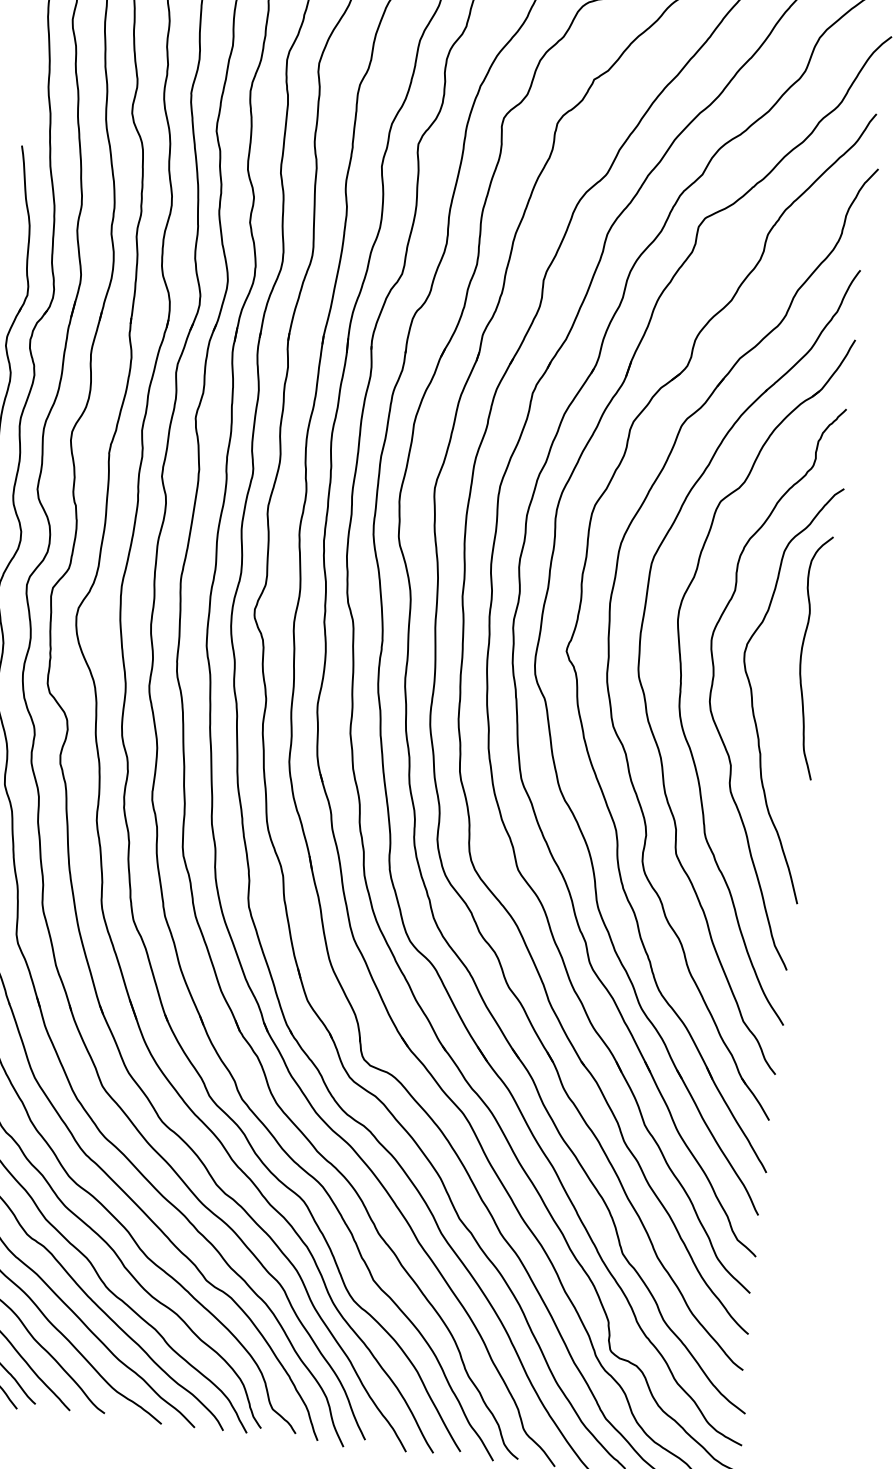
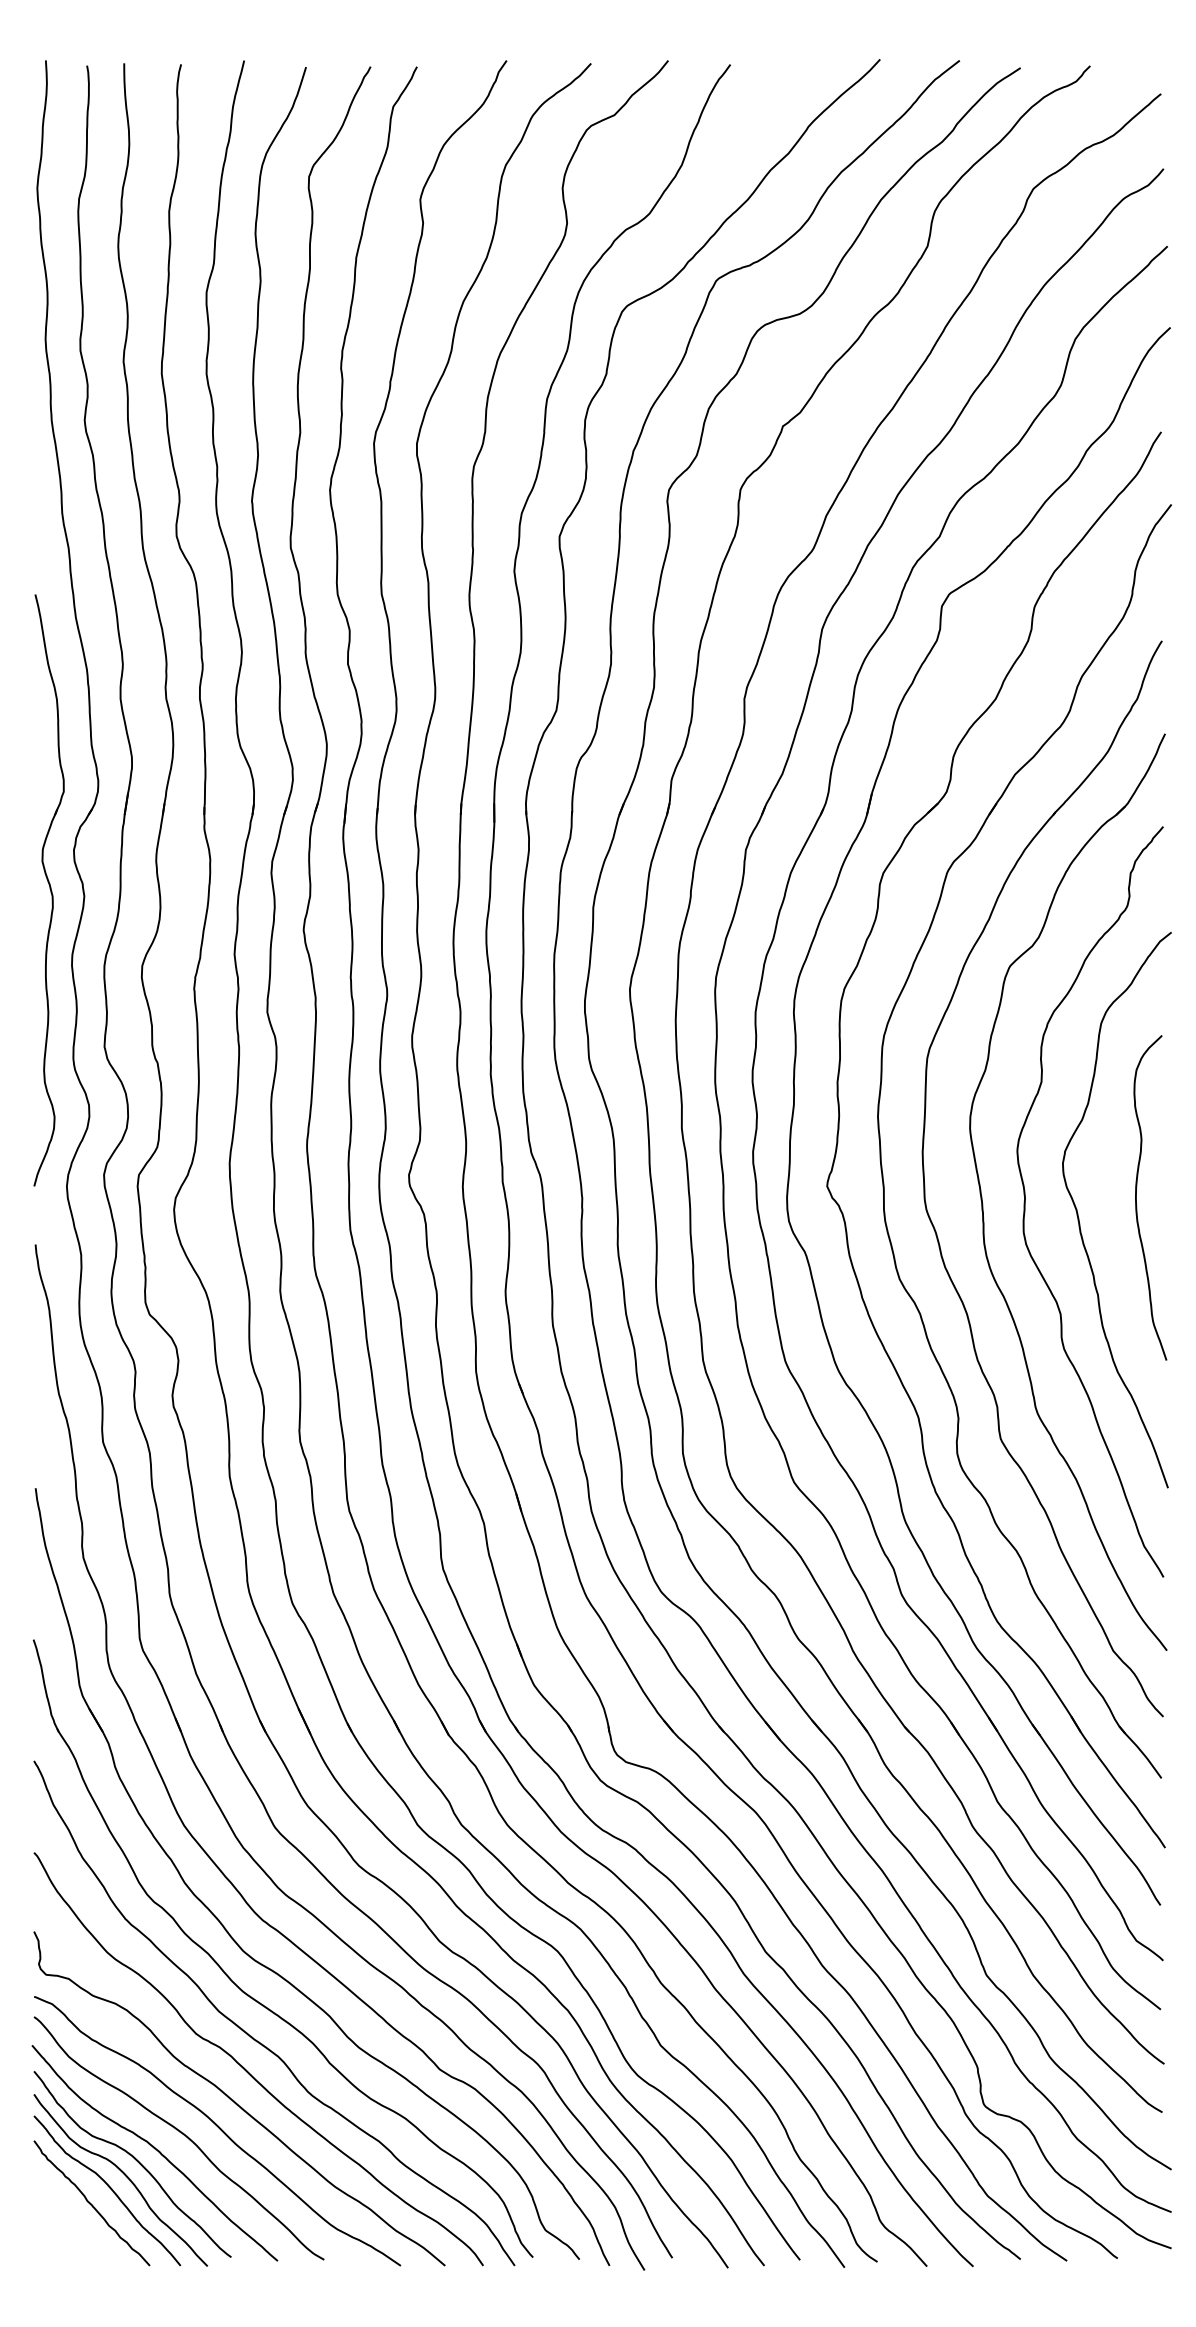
curve: (801, 656) -> (1136, 1197), moved

